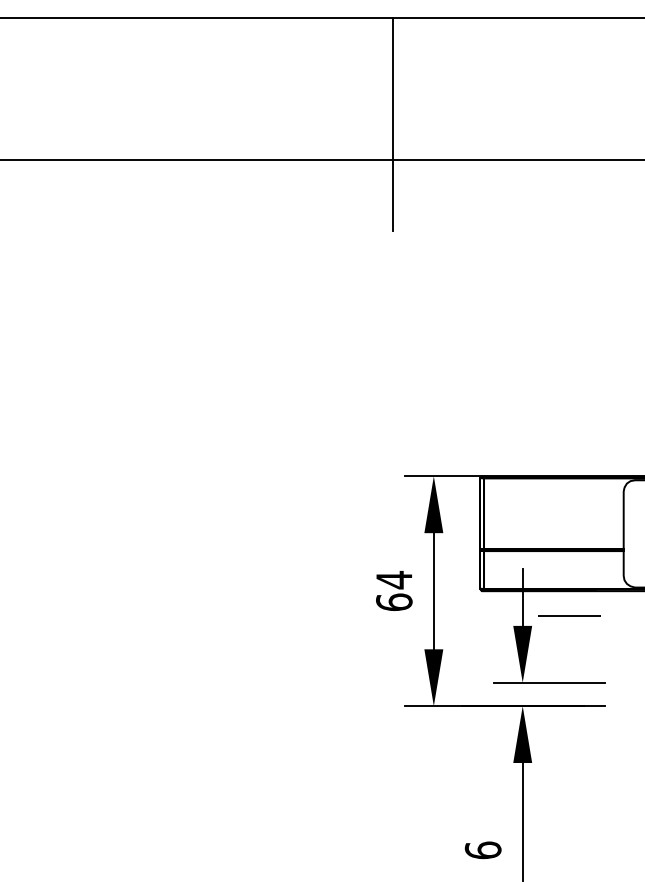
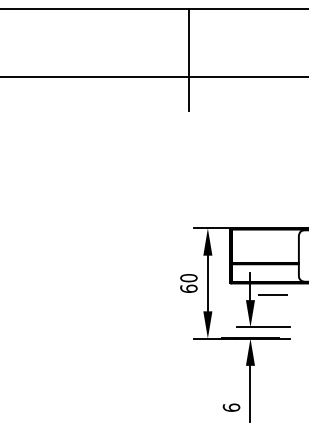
text: (393, 578) -> (188, 277), 64 -> 60

